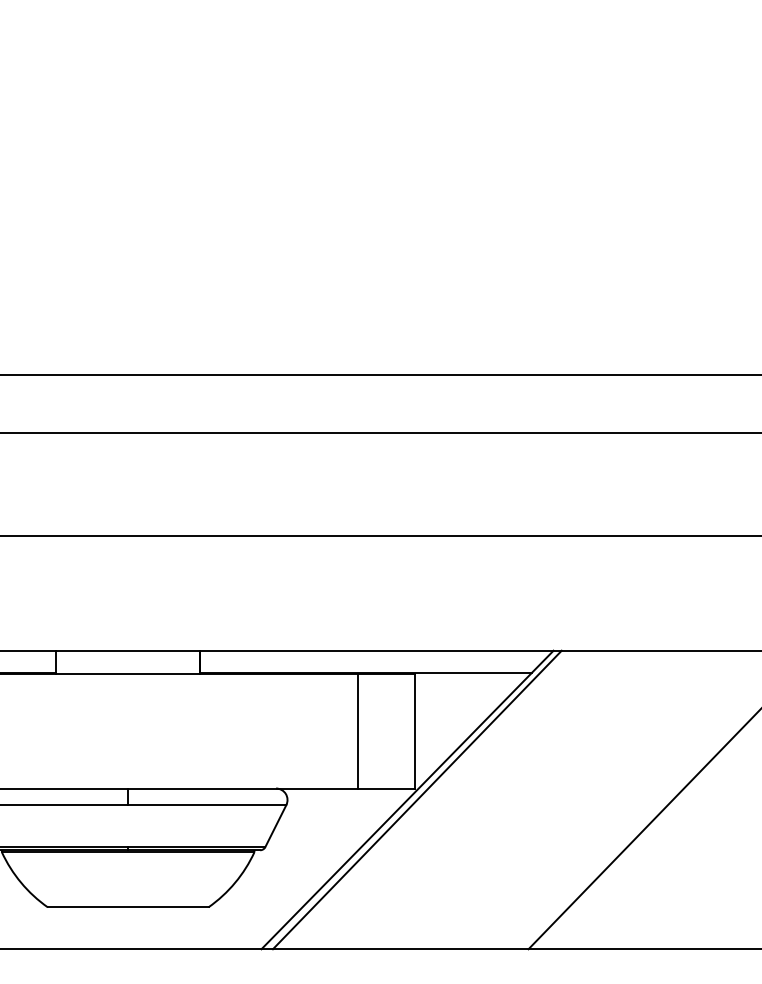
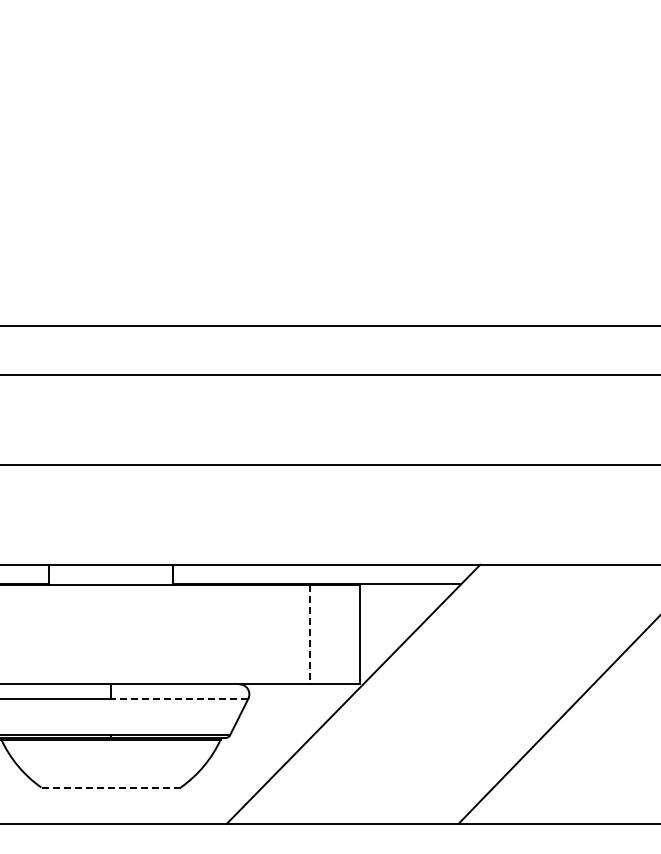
line: (357, 731) -> (310, 634), solid -> dashed
line: (416, 799) -> (361, 693), removed
line: (207, 804) -> (179, 698), solid -> dashed
line: (128, 907) -> (111, 787), solid -> dashed

